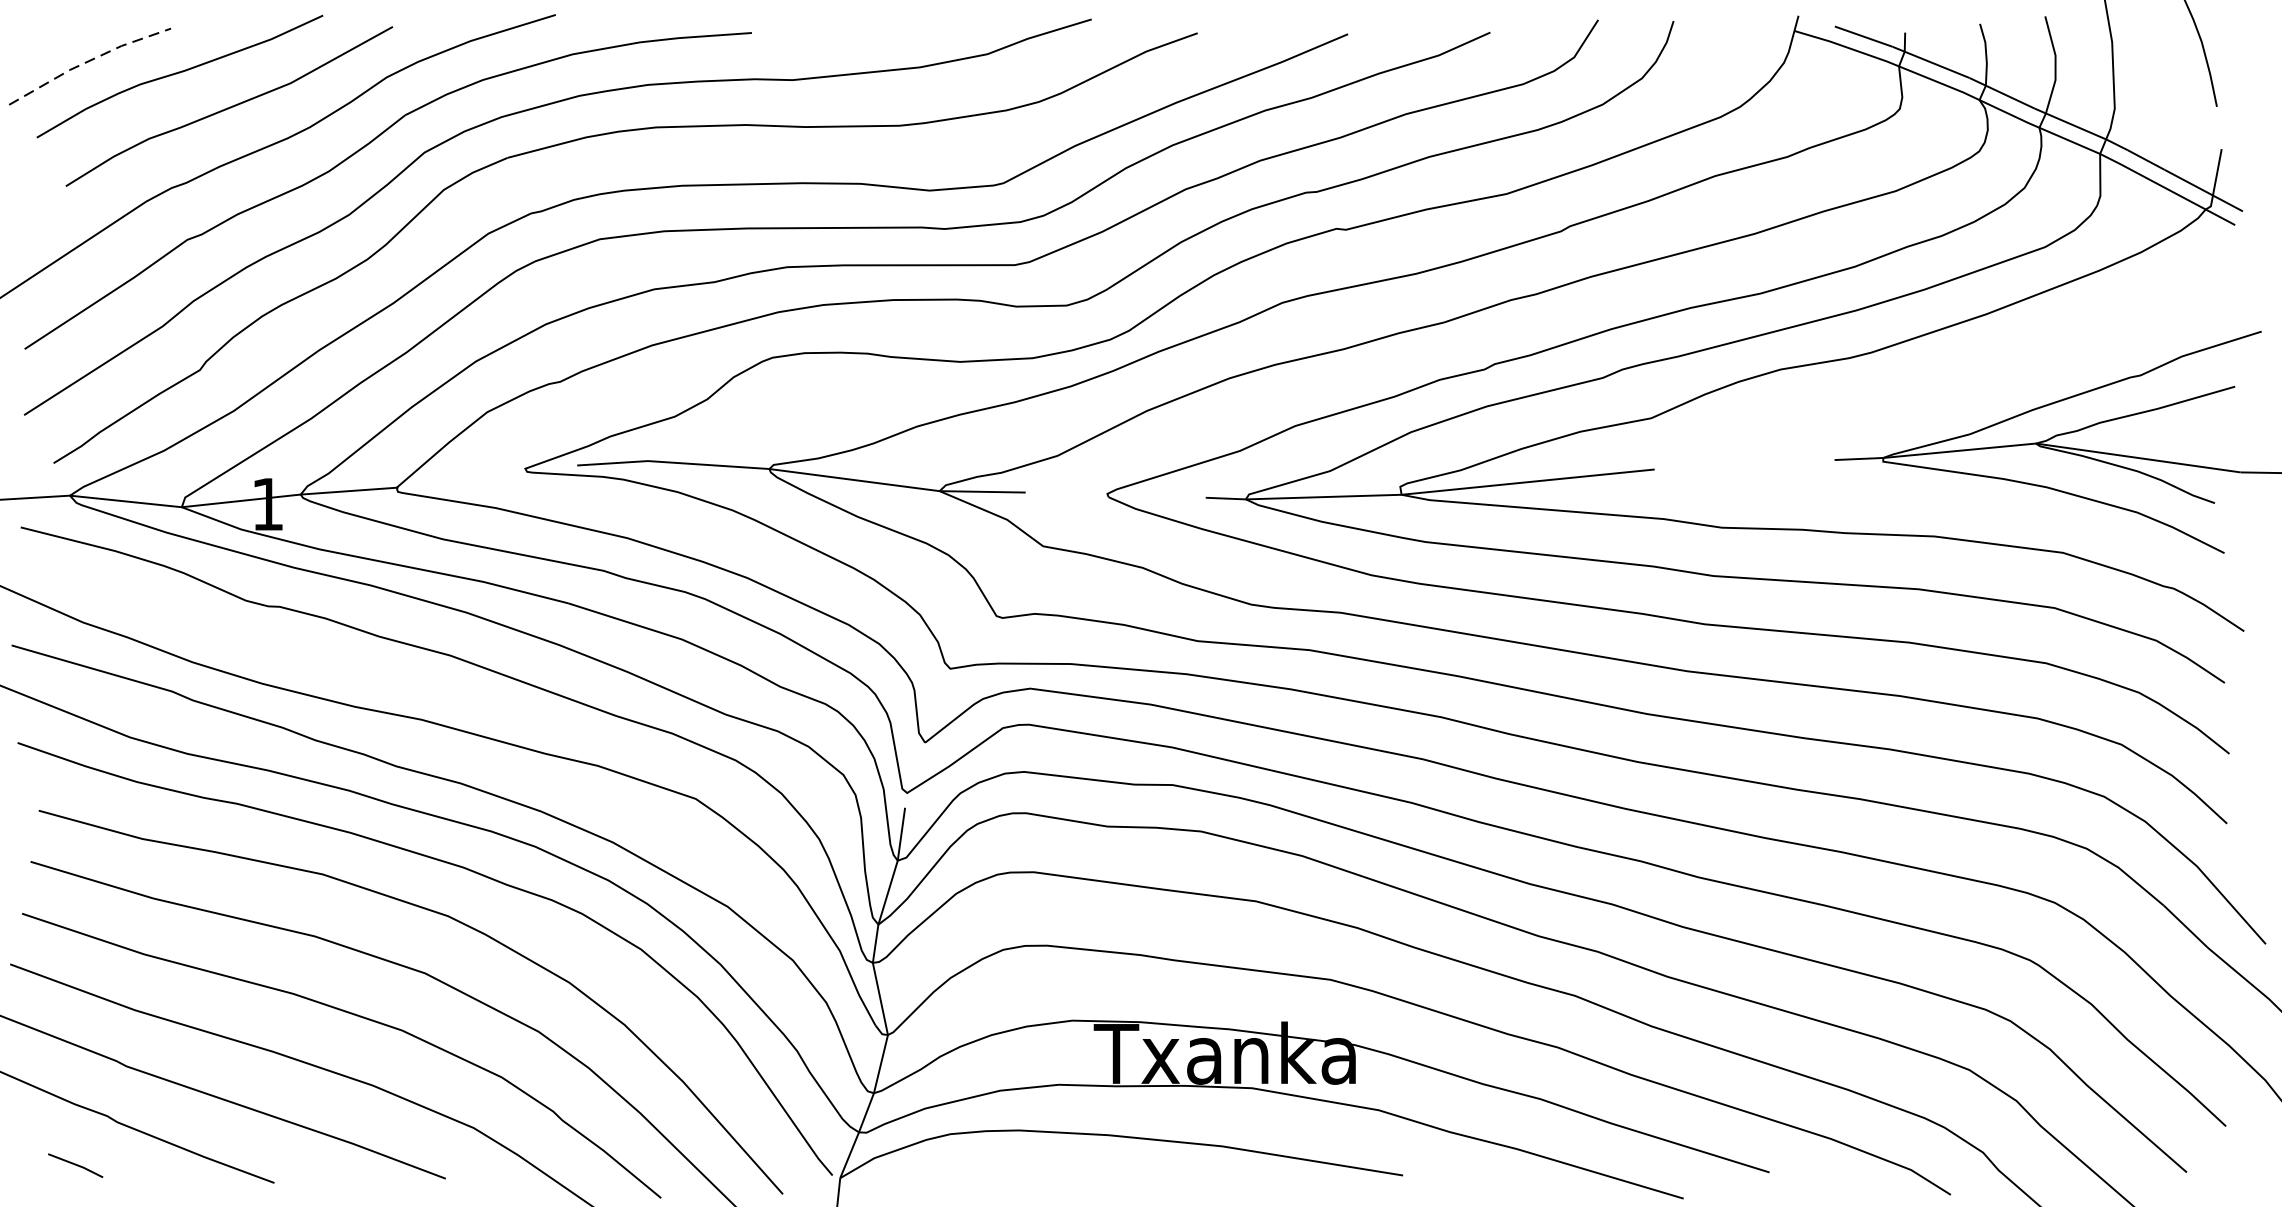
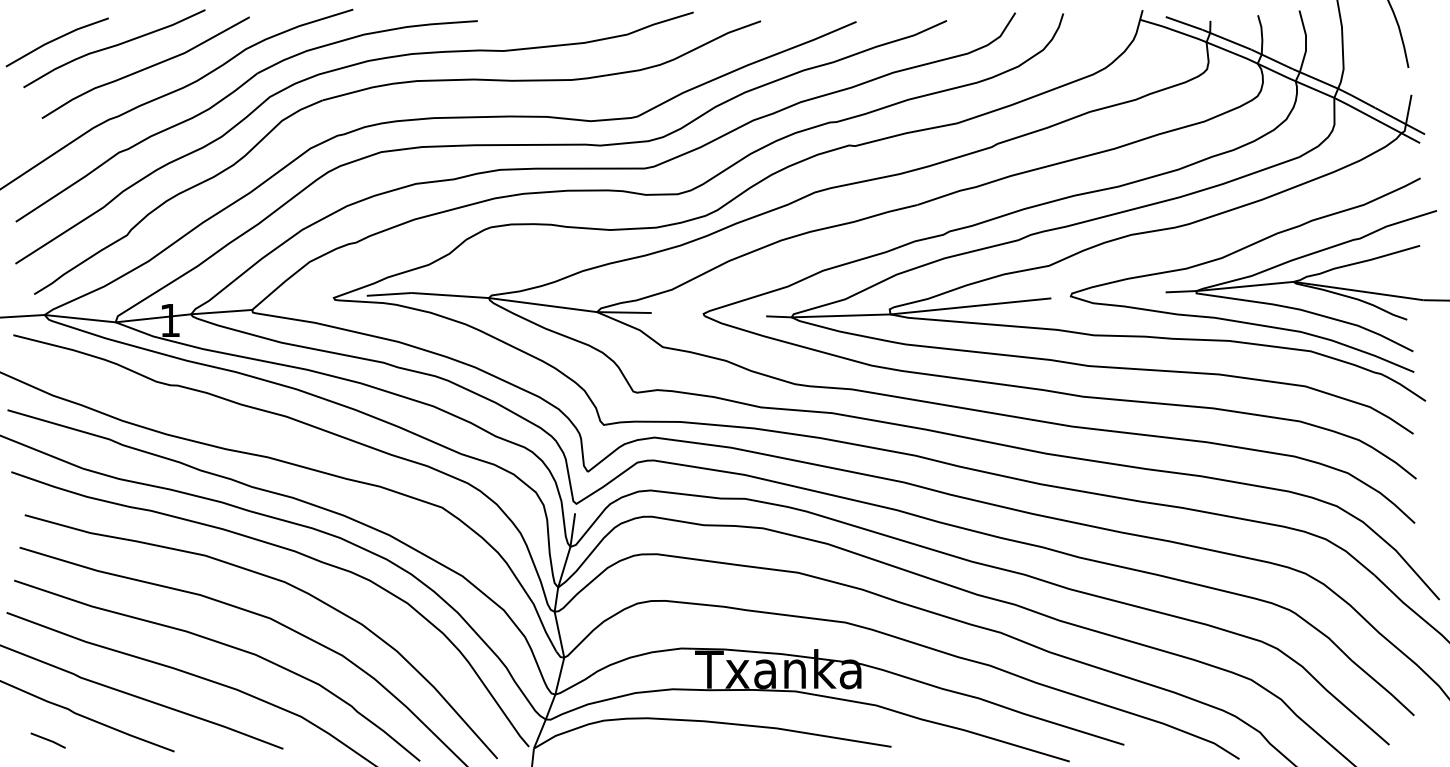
line: (88, 62) -> (56, 39), dashed -> solid
curve: (1947, 397) -> (1237, 252), added

